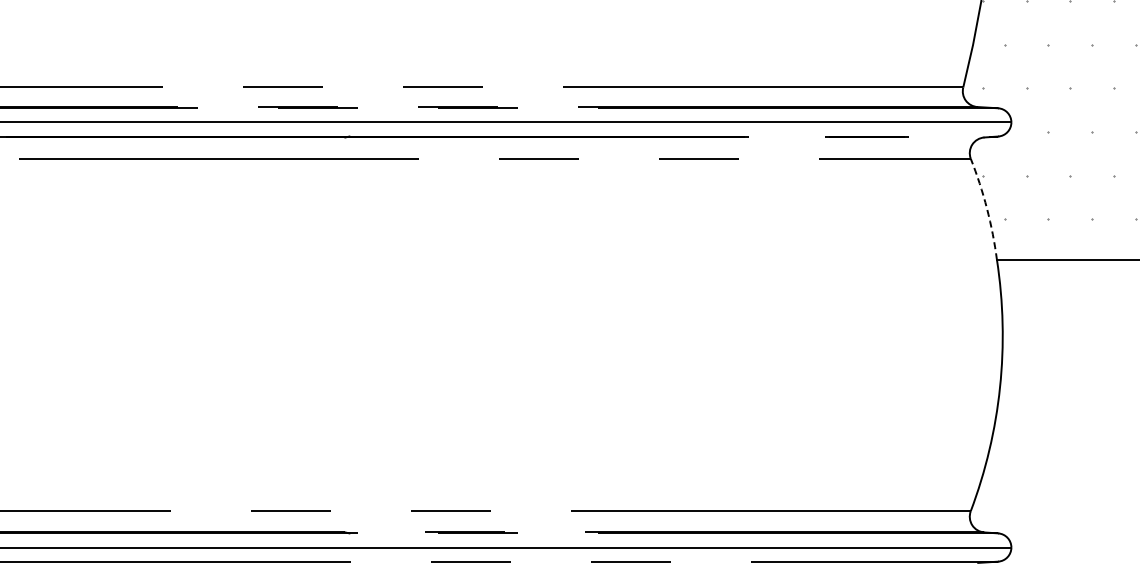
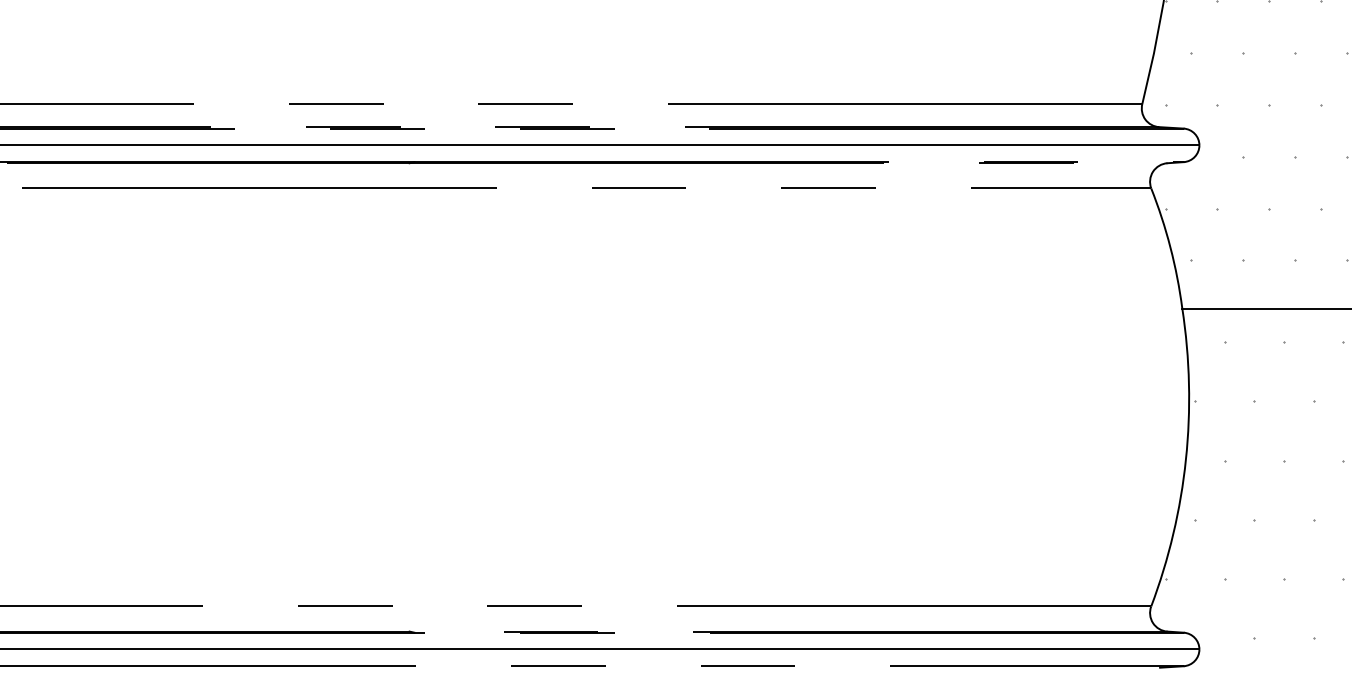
arc: (987, 208) -> (1171, 247), dashed -> solid
hatch: (1057, 413) -> (1254, 490), added

